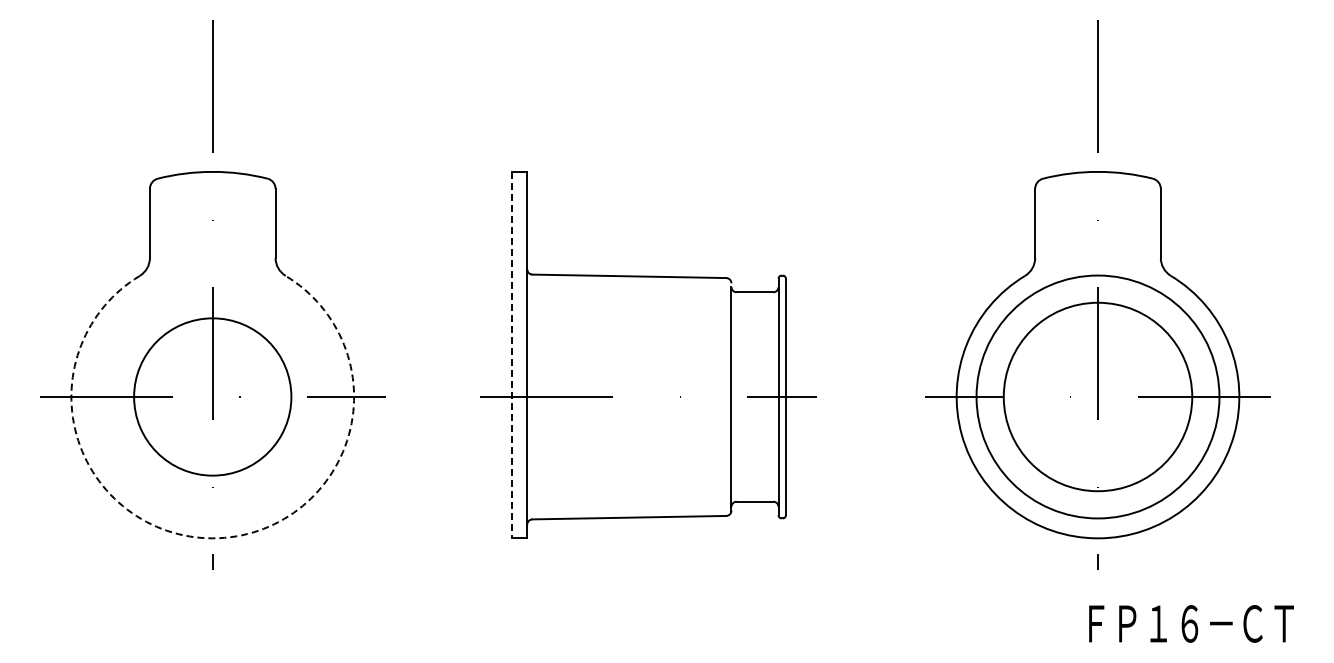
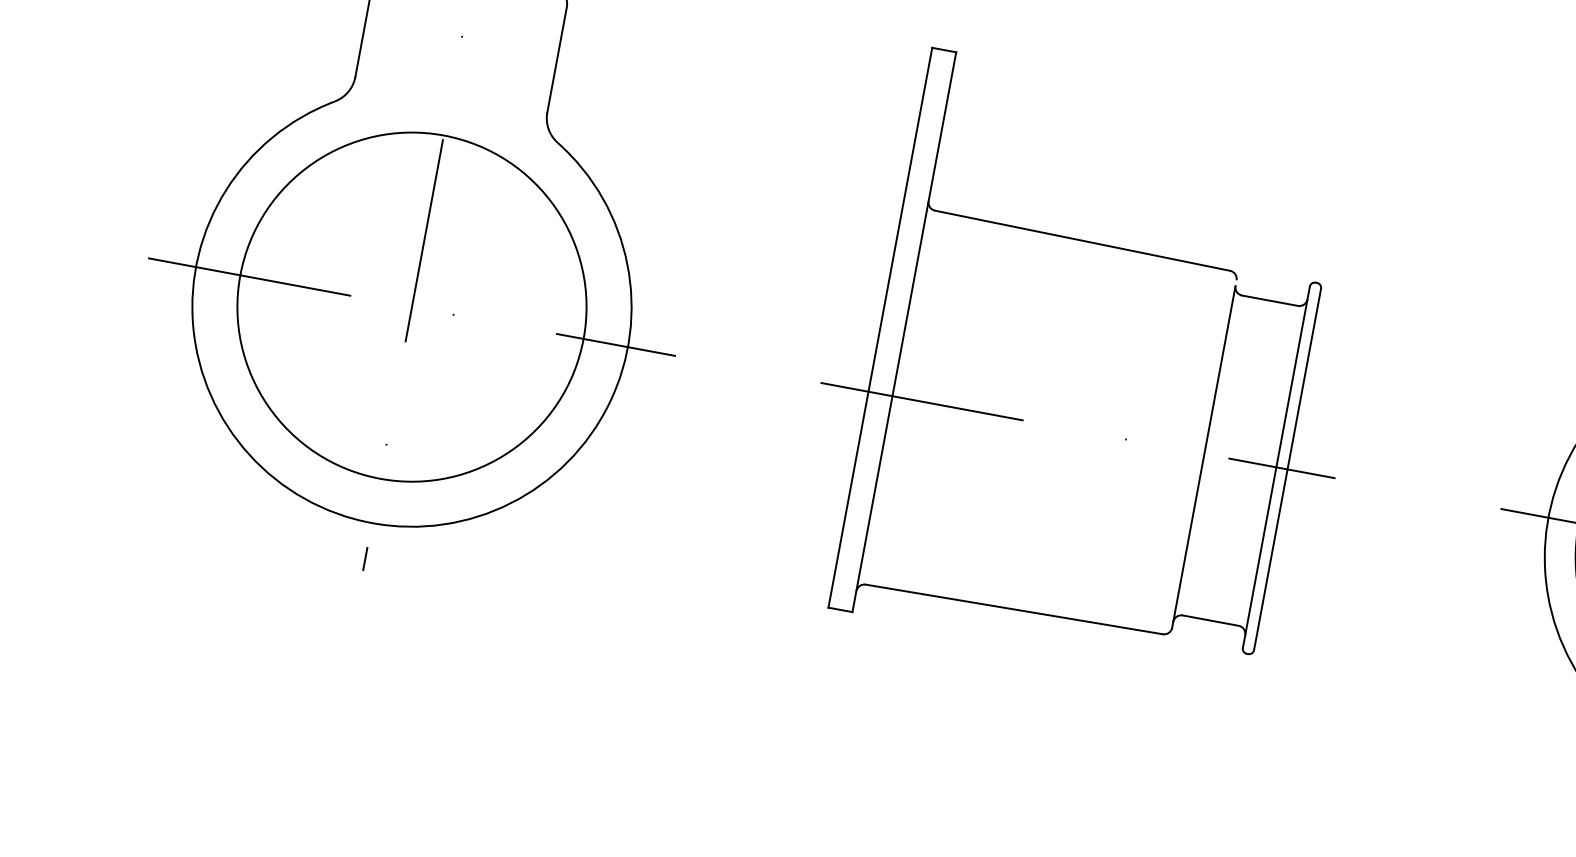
line: (511, 355) -> (880, 328), dashed -> solid
circle: (212, 396) -> (411, 306), size x1.43
arc: (212, 538) -> (371, 523), dashed -> solid

